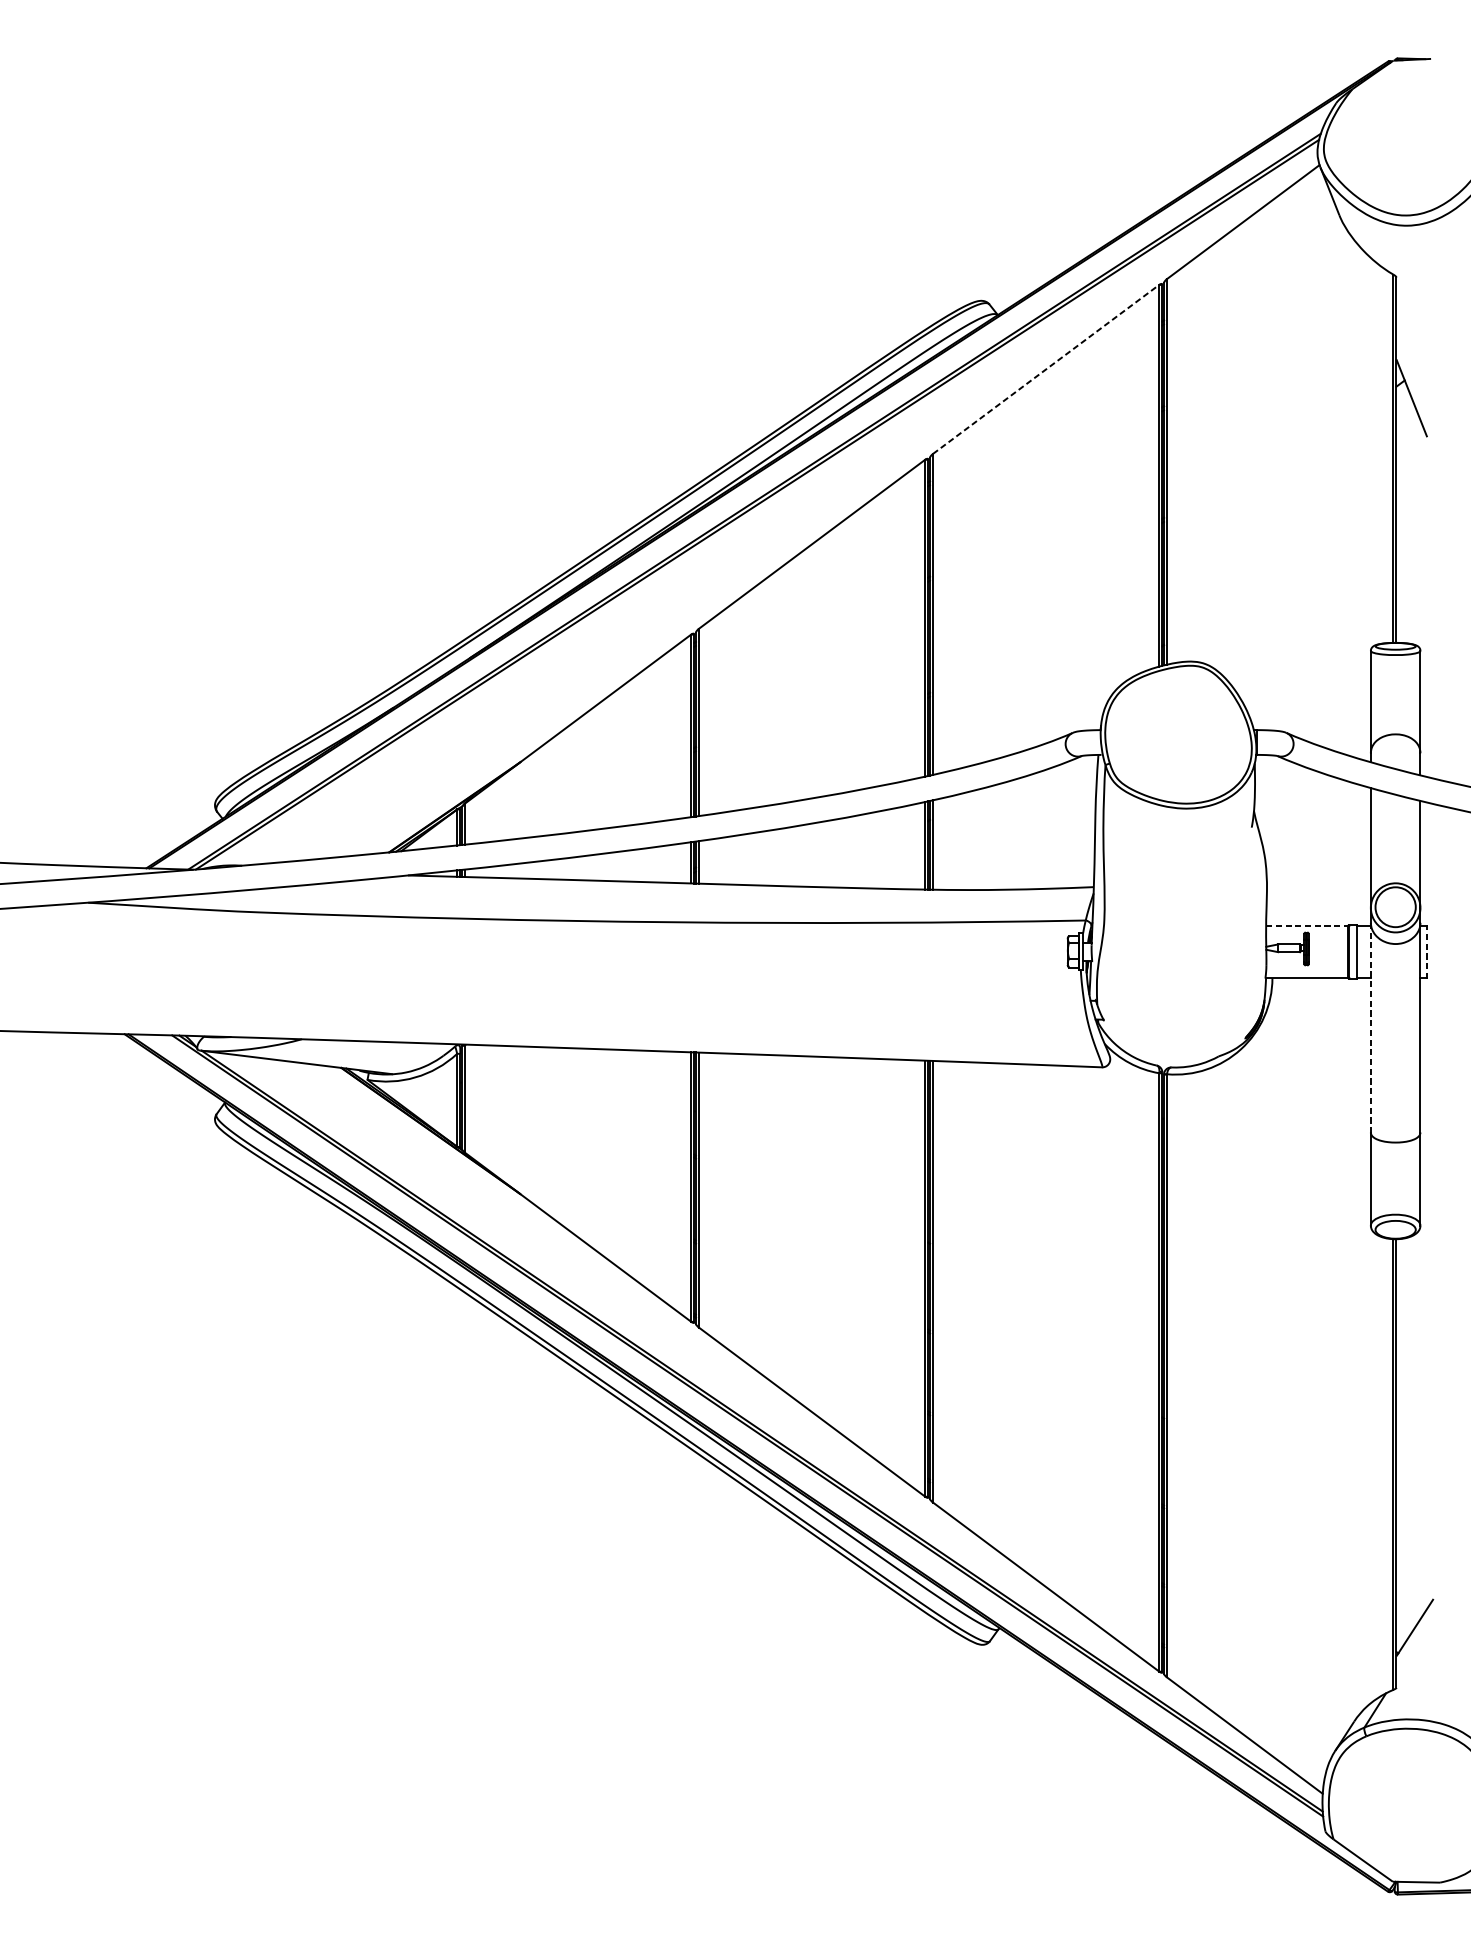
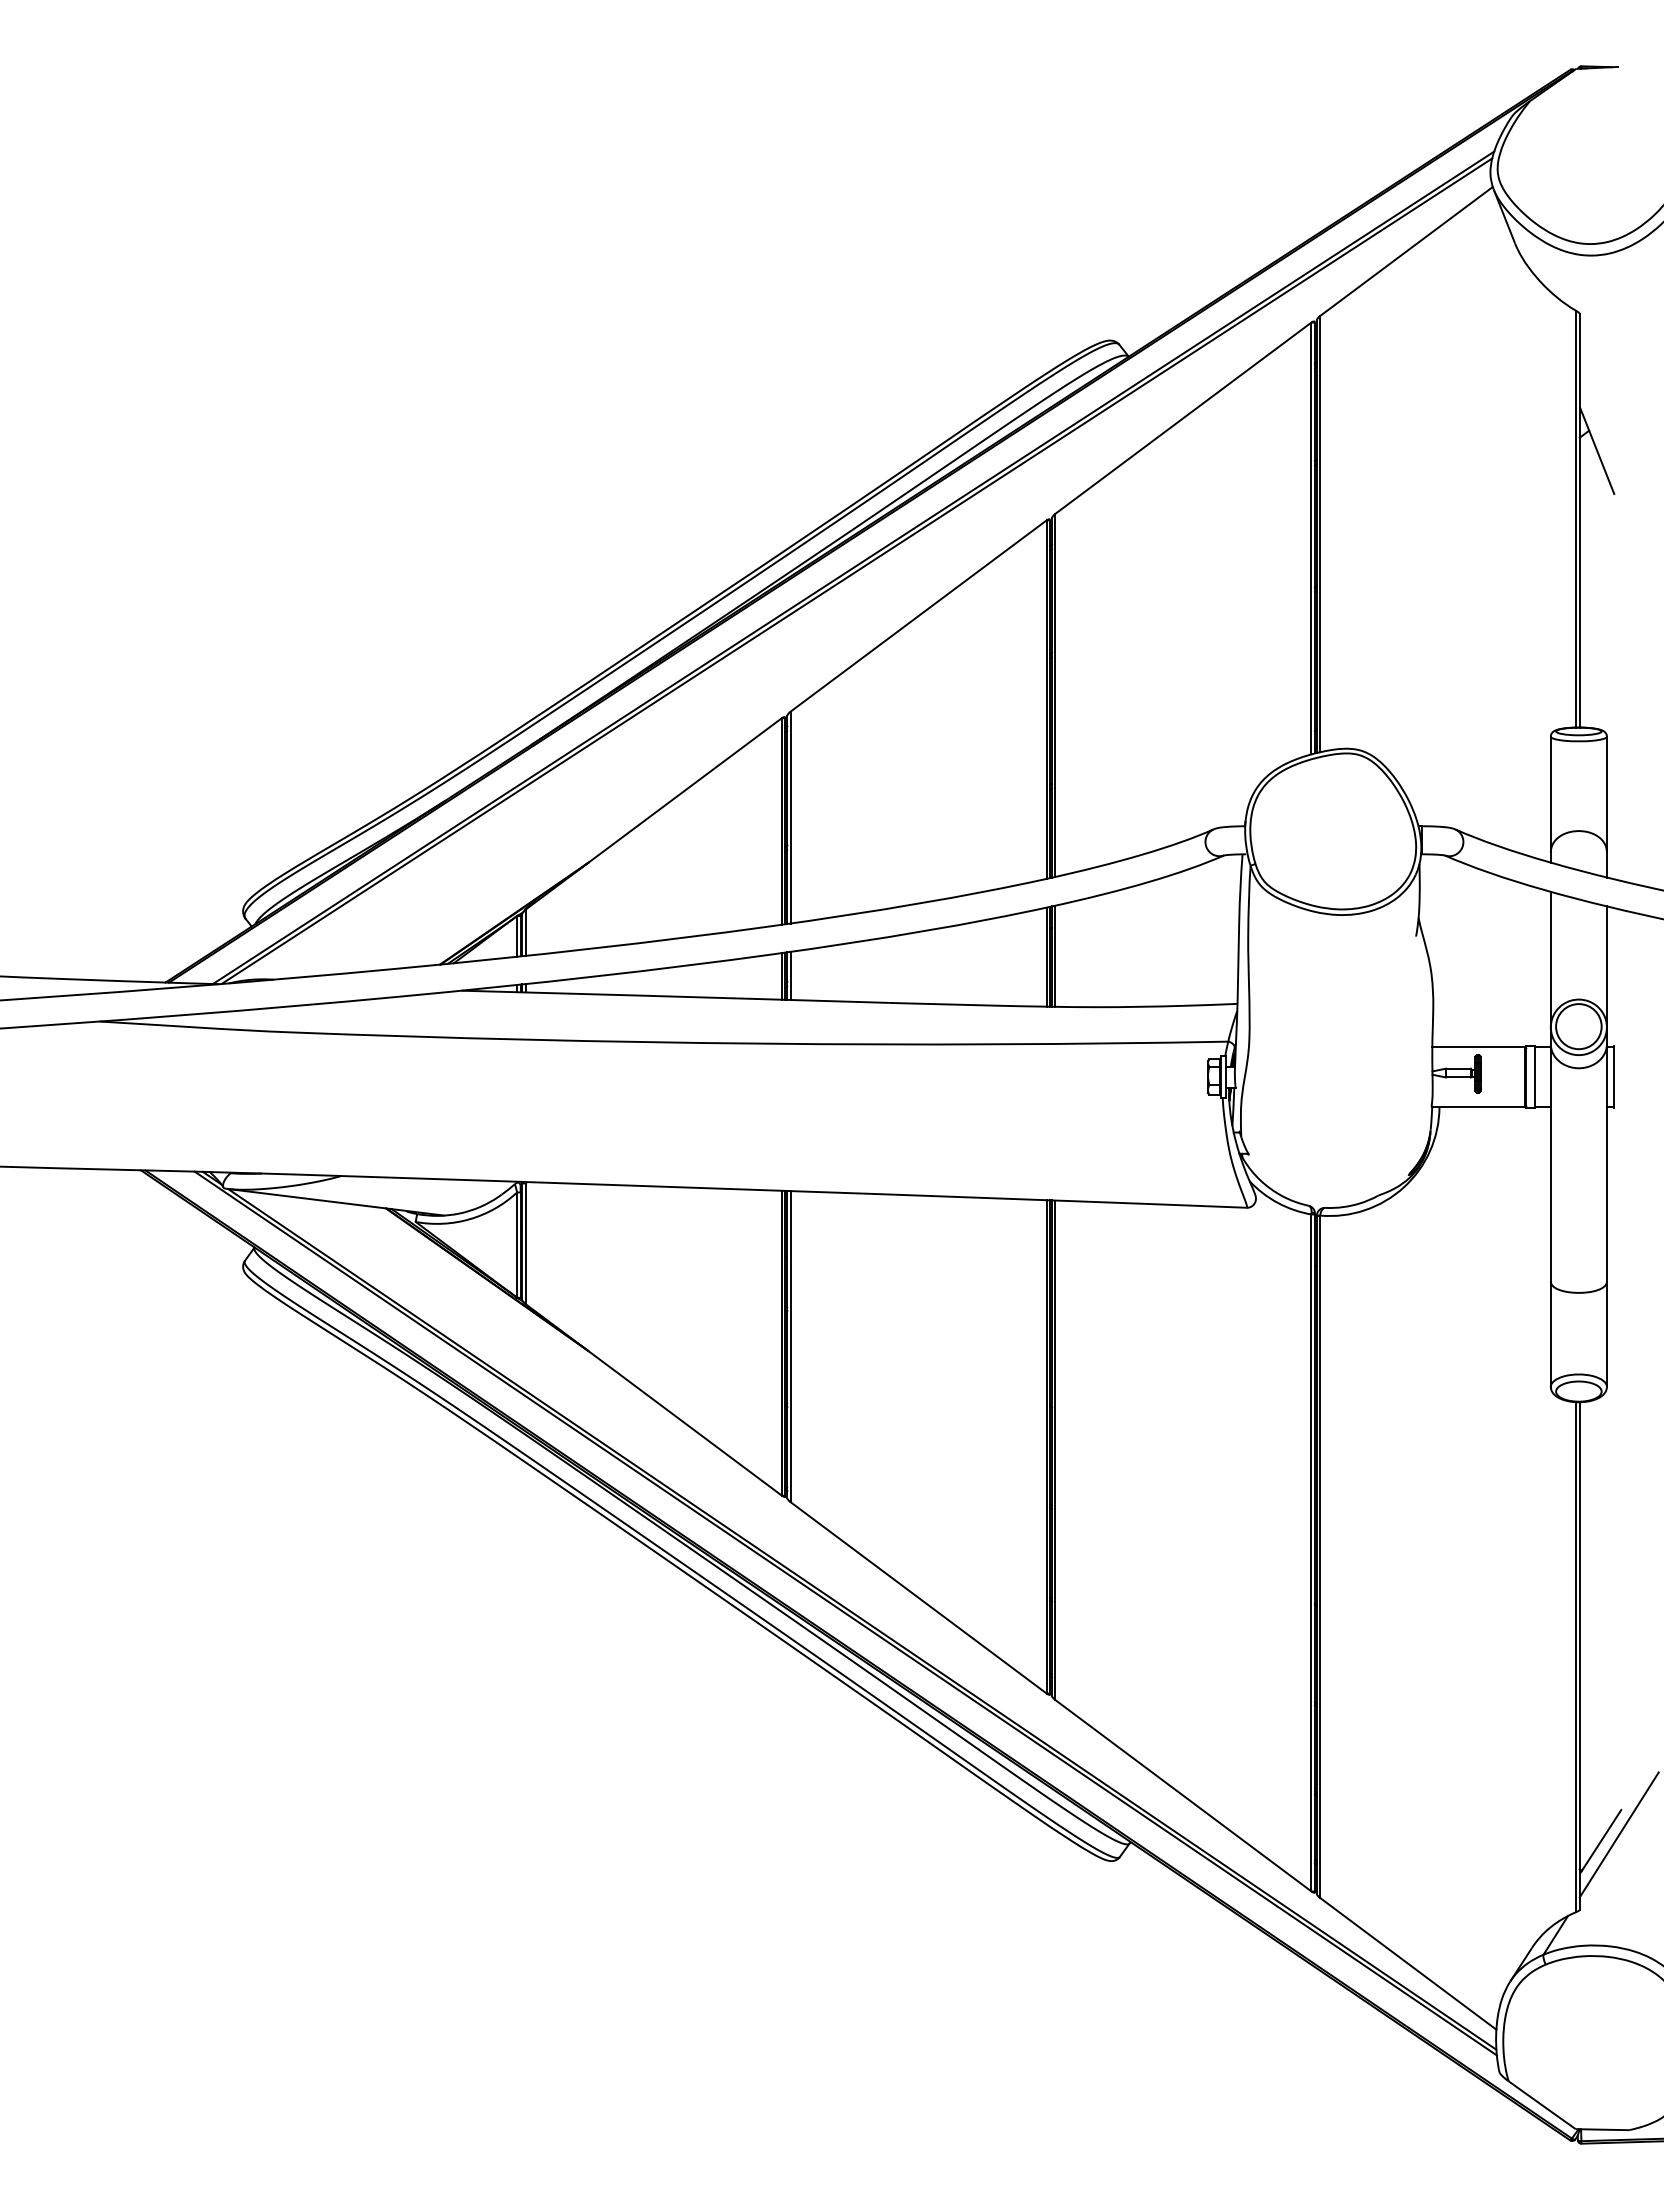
line: (1046, 369) -> (1183, 418), dashed -> solid
line: (1306, 925) -> (1478, 1047), dashed -> solid
line: (1426, 952) -> (1613, 1077), dashed -> solid
line: (1370, 1027) -> (1550, 1162), dashed -> solid
line: (1430, 1621) -> (1618, 1834), added

